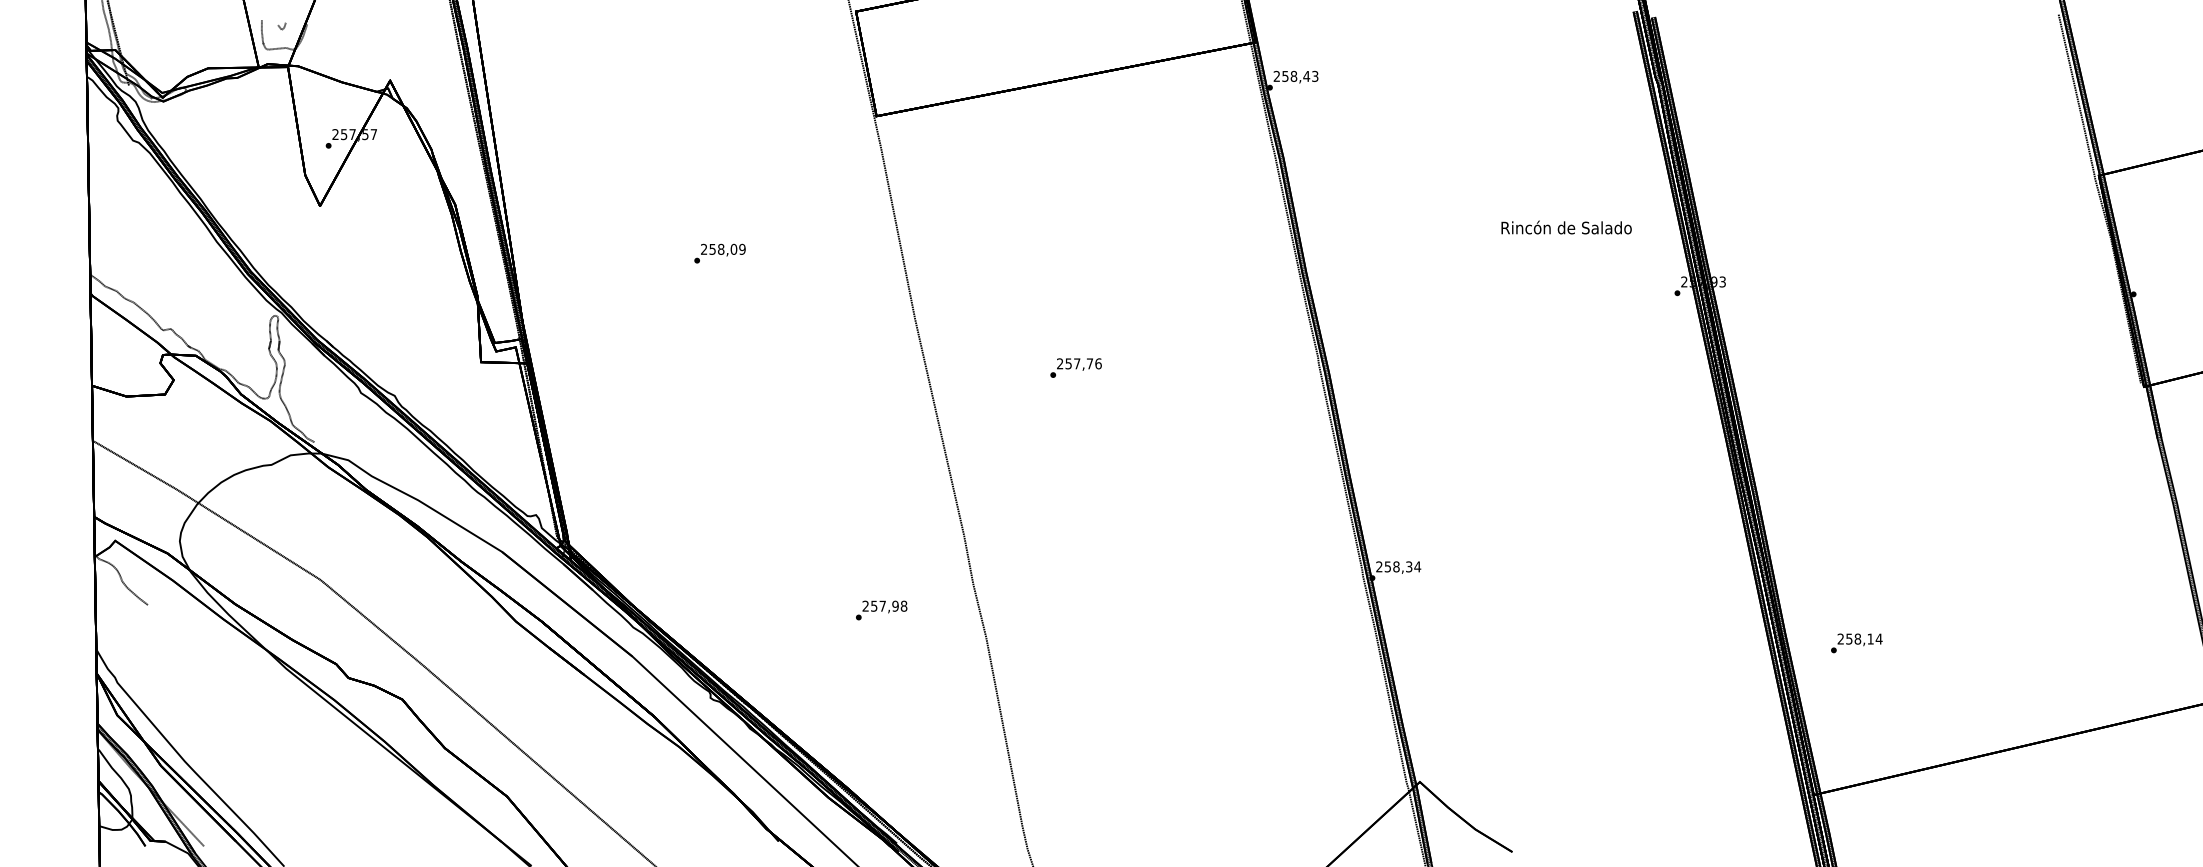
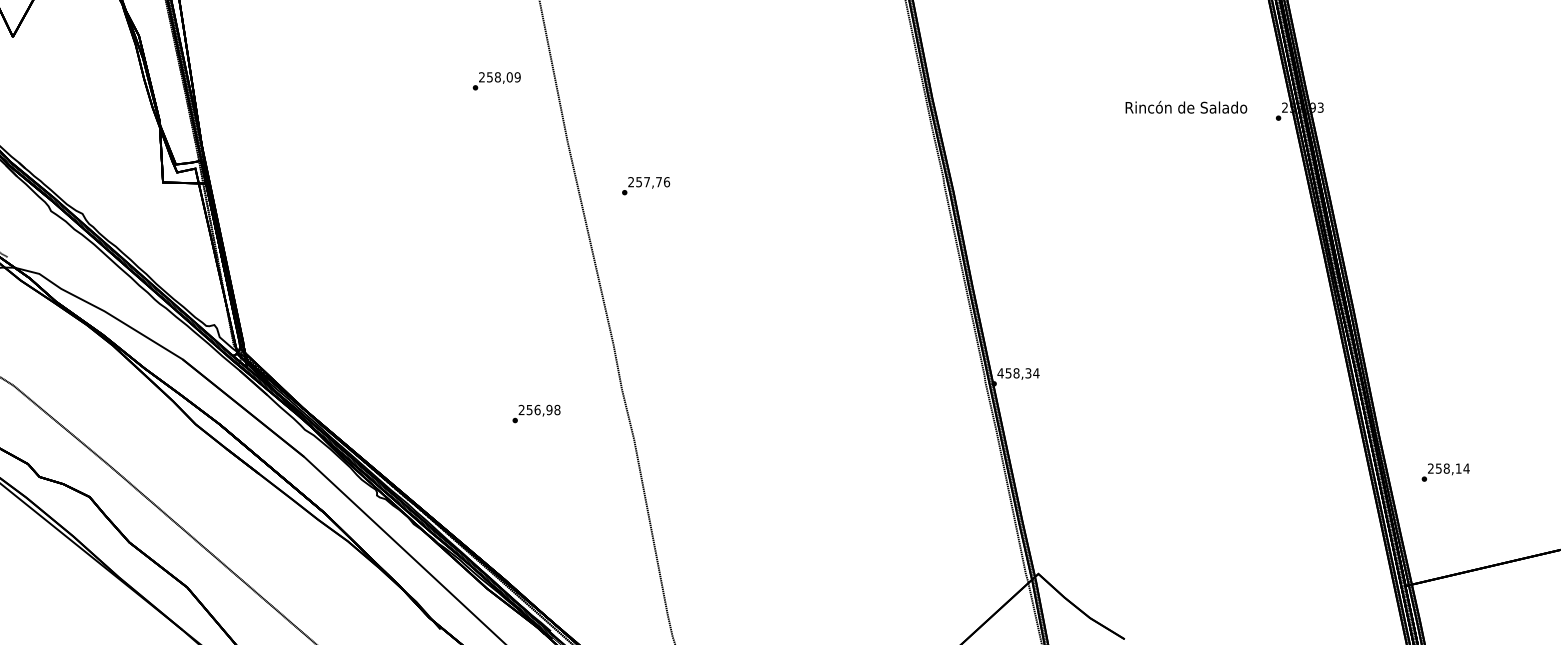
text: (1566, 227) -> (1186, 107), moved
text: (719, 253) -> (496, 81), moved
text: (1075, 367) -> (645, 185), moved
text: (1378, 566) -> (999, 372), 258,34 -> 458,34
text: (882, 605) -> (537, 409), 257,98 -> 256,98
text: (1856, 643) -> (1445, 472), moved

